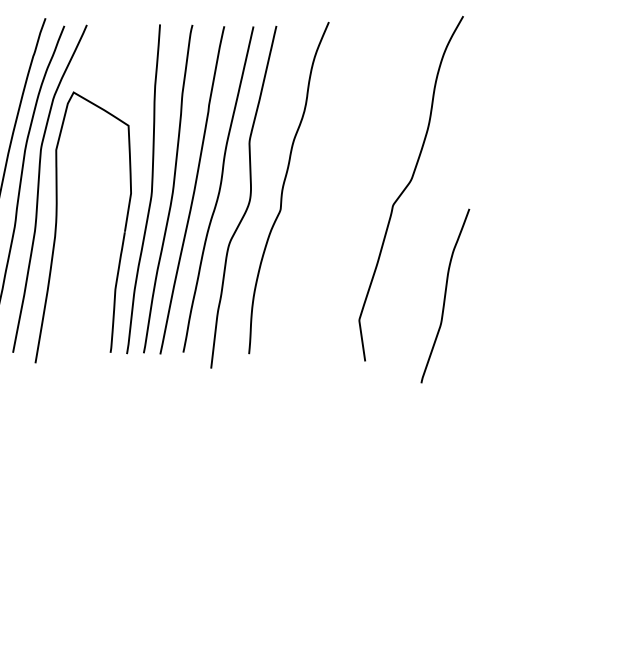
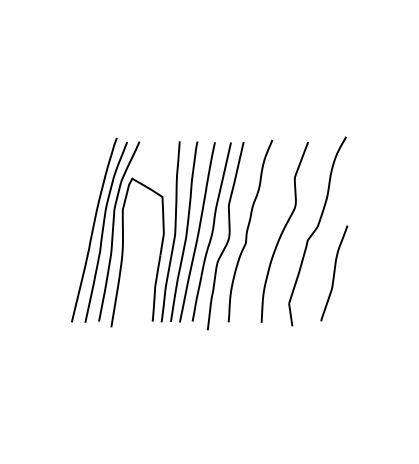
curve: (350, 186) -> (284, 230), added
curve: (445, 296) -> (334, 273), moved

